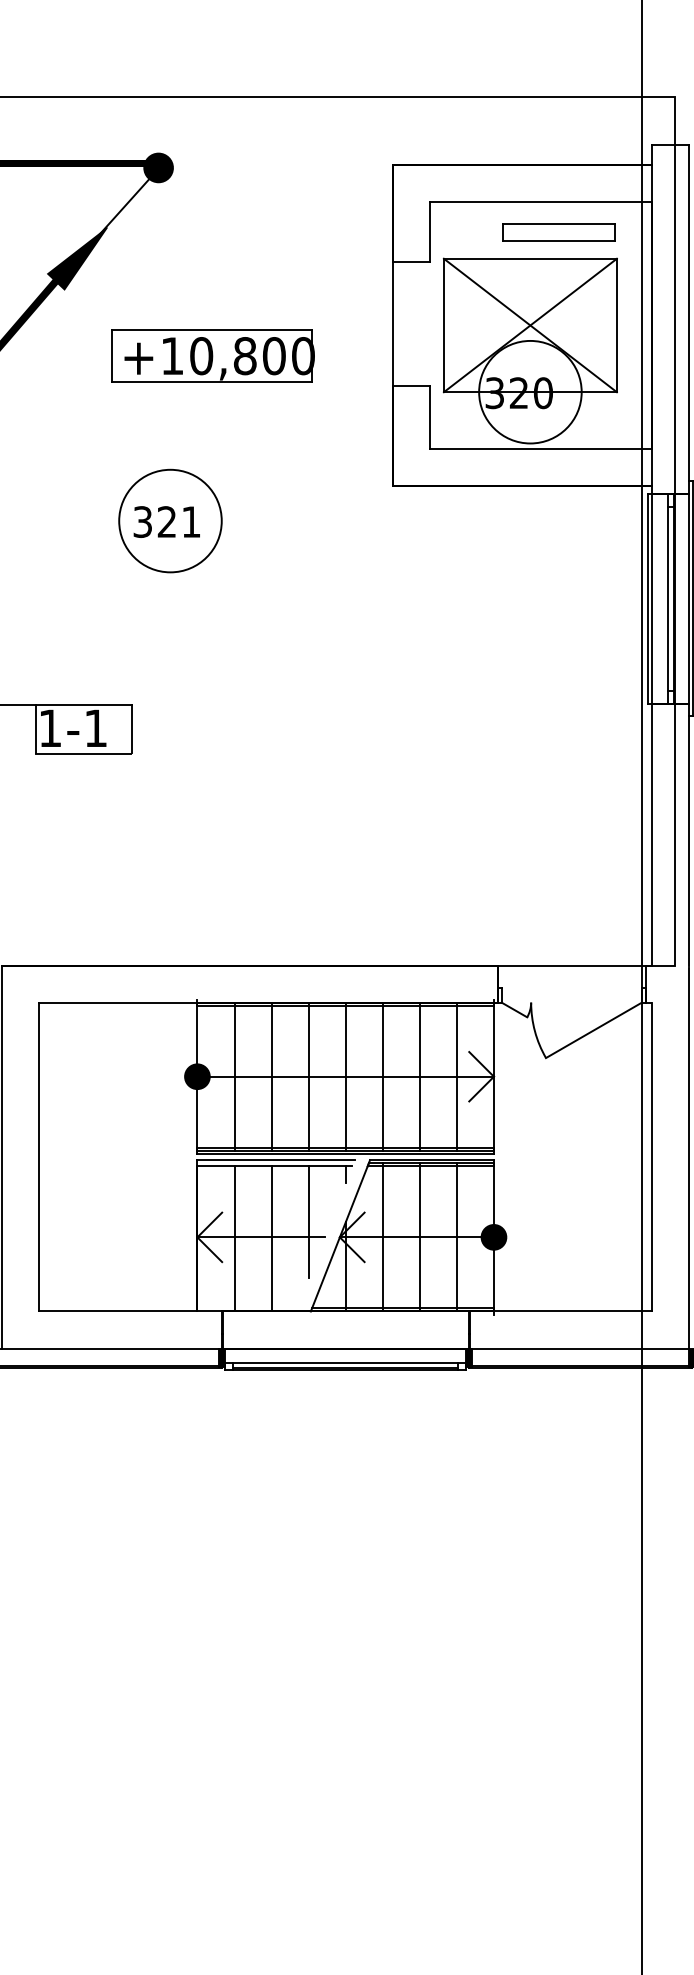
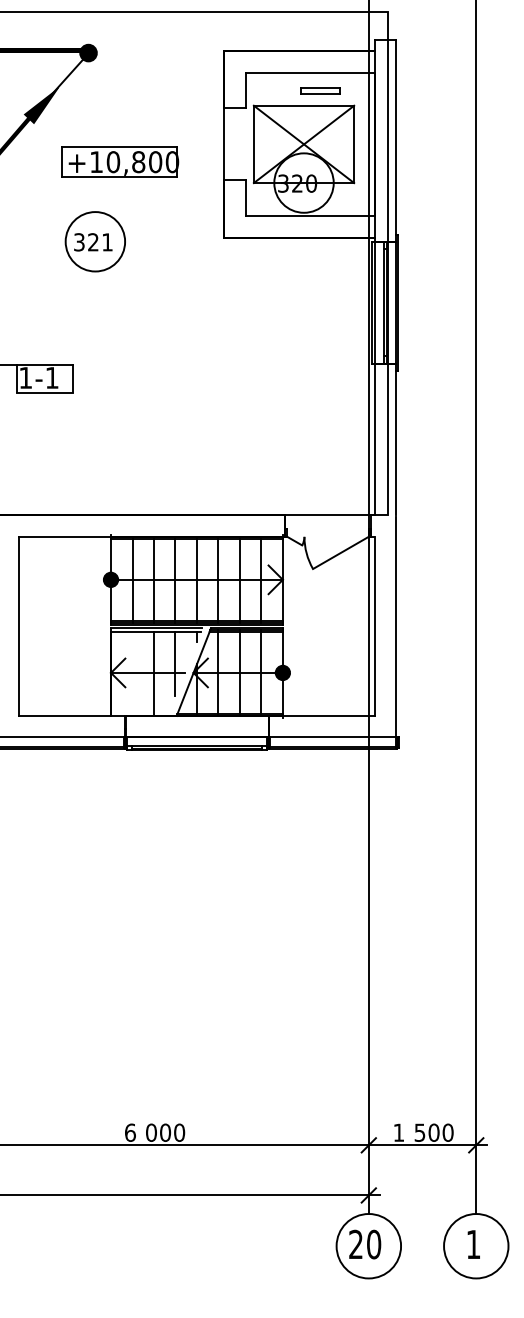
part: (558, 232) -> (320, 90), size x0.6
part: (168, 520) -> (94, 241), moved
line: (234, 1238) -> (132, 673), removed

